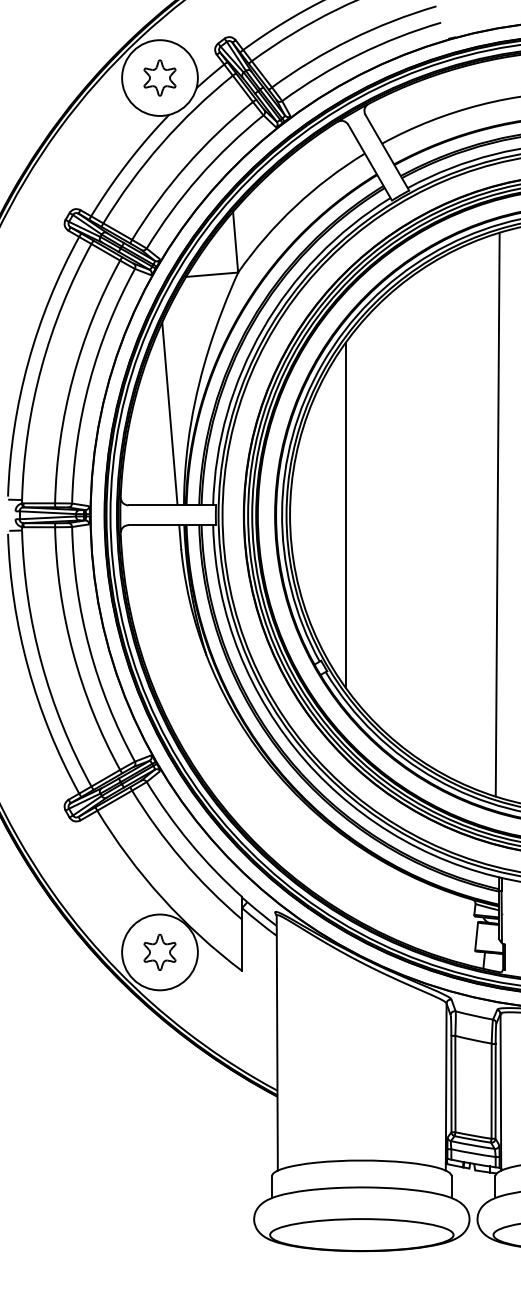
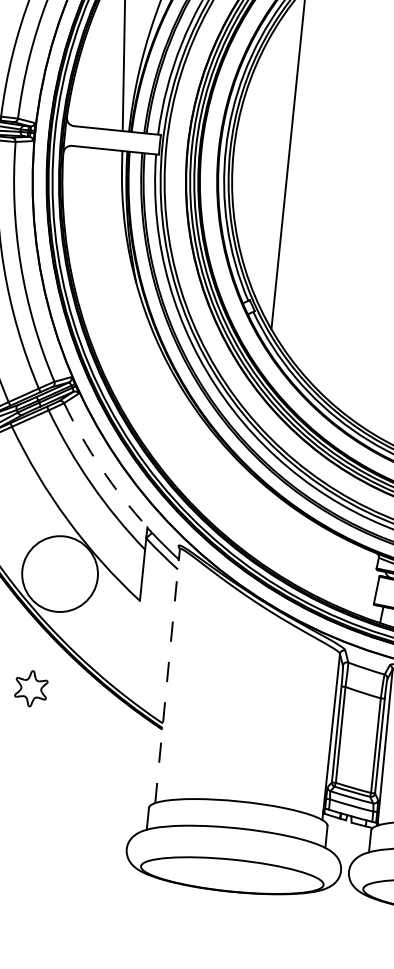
arc: (190, 842) -> (101, 467), solid -> dashed
part: (159, 951) -> (30, 687), moved
line: (277, 1042) -> (167, 675), solid -> dashed

